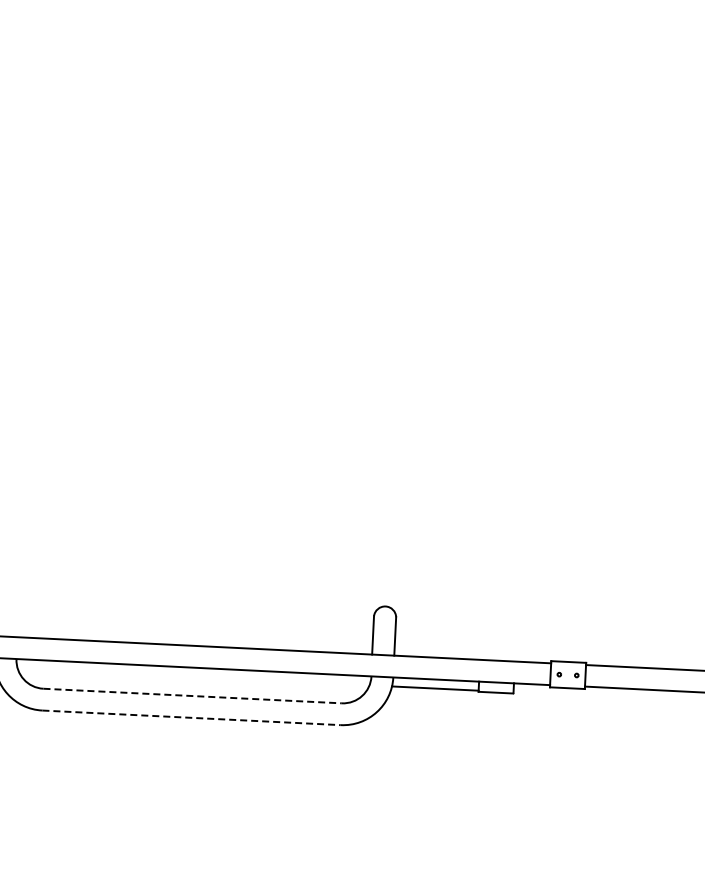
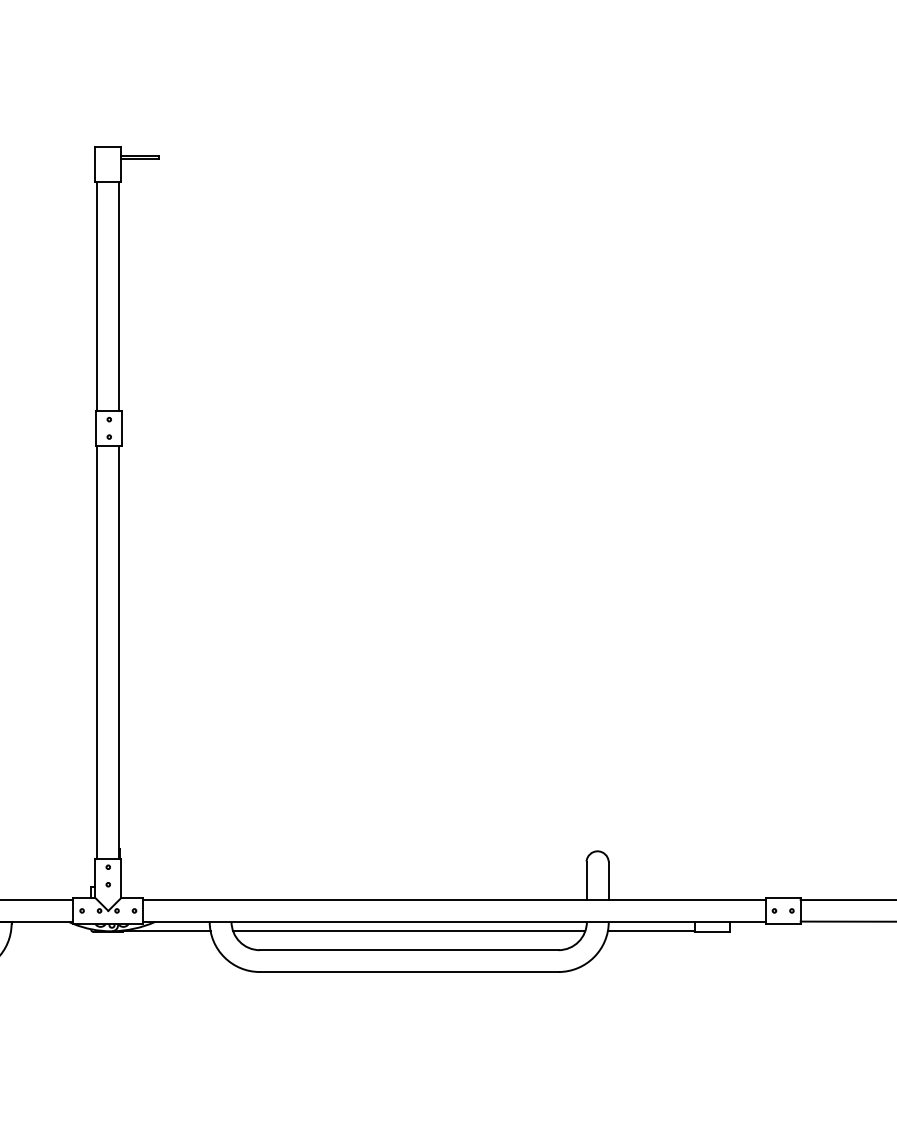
line: (193, 676) -> (409, 930), added
line: (192, 696) -> (409, 950), dashed -> solid
line: (191, 718) -> (409, 972), dashed -> solid

